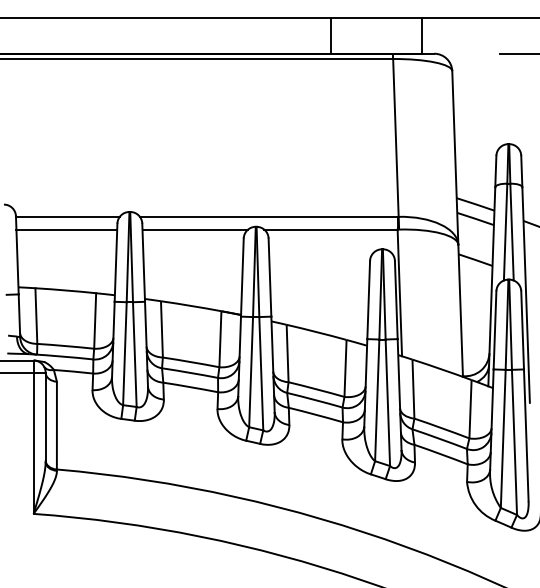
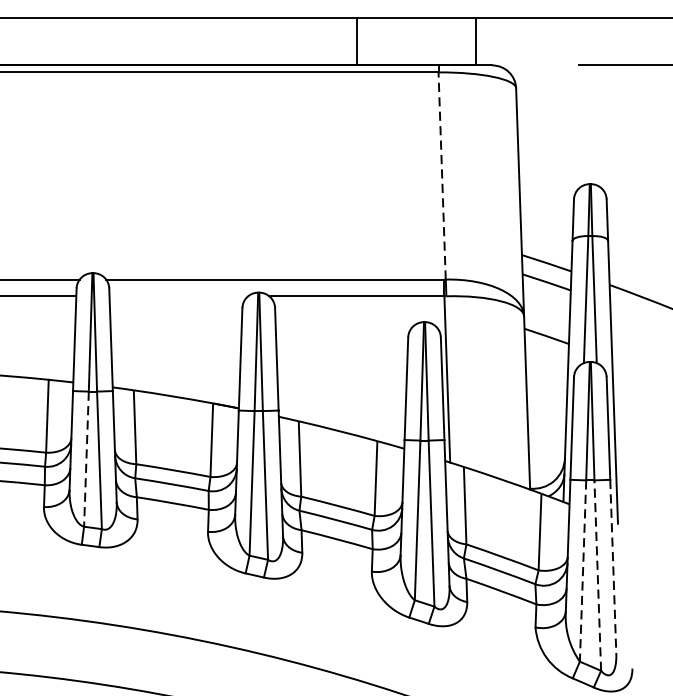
line: (395, 137) -> (441, 175), solid -> dashed
line: (195, 229) -> (179, 296), removed
line: (124, 353) -> (85, 458), solid -> dashed
line: (526, 435) -> (613, 566), solid -> dashed
line: (503, 439) -> (583, 571), solid -> dashed
line: (514, 442) -> (597, 575), solid -> dashed

